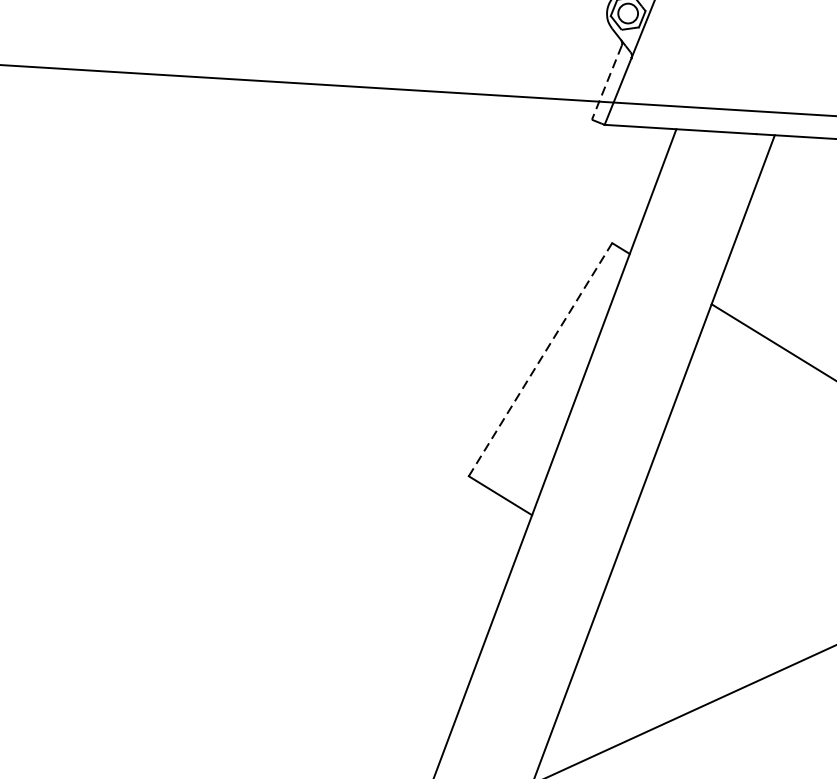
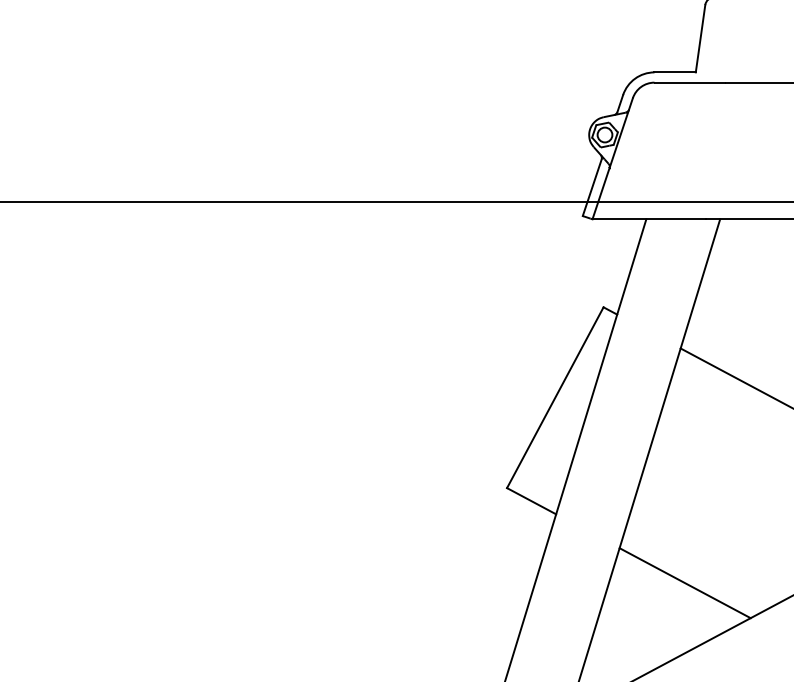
line: (607, 82) -> (592, 187), dashed -> solid
line: (540, 360) -> (555, 398), dashed -> solid
line: (697, 617) -> (684, 583), added

